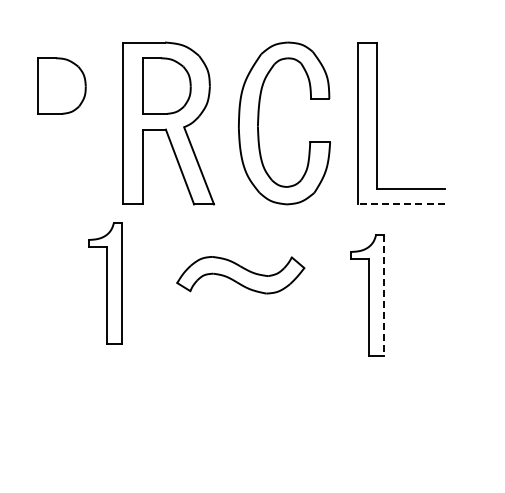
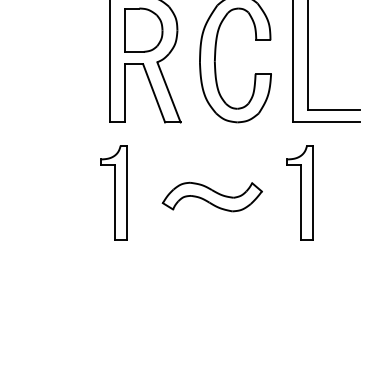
part: (61, 85) -> (61, 29), removed
line: (400, 204) -> (325, 122), dashed -> solid
part: (240, 275) -> (212, 197), moved
part: (105, 283) -> (113, 193), moved
line: (383, 295) -> (312, 193), dashed -> solid

